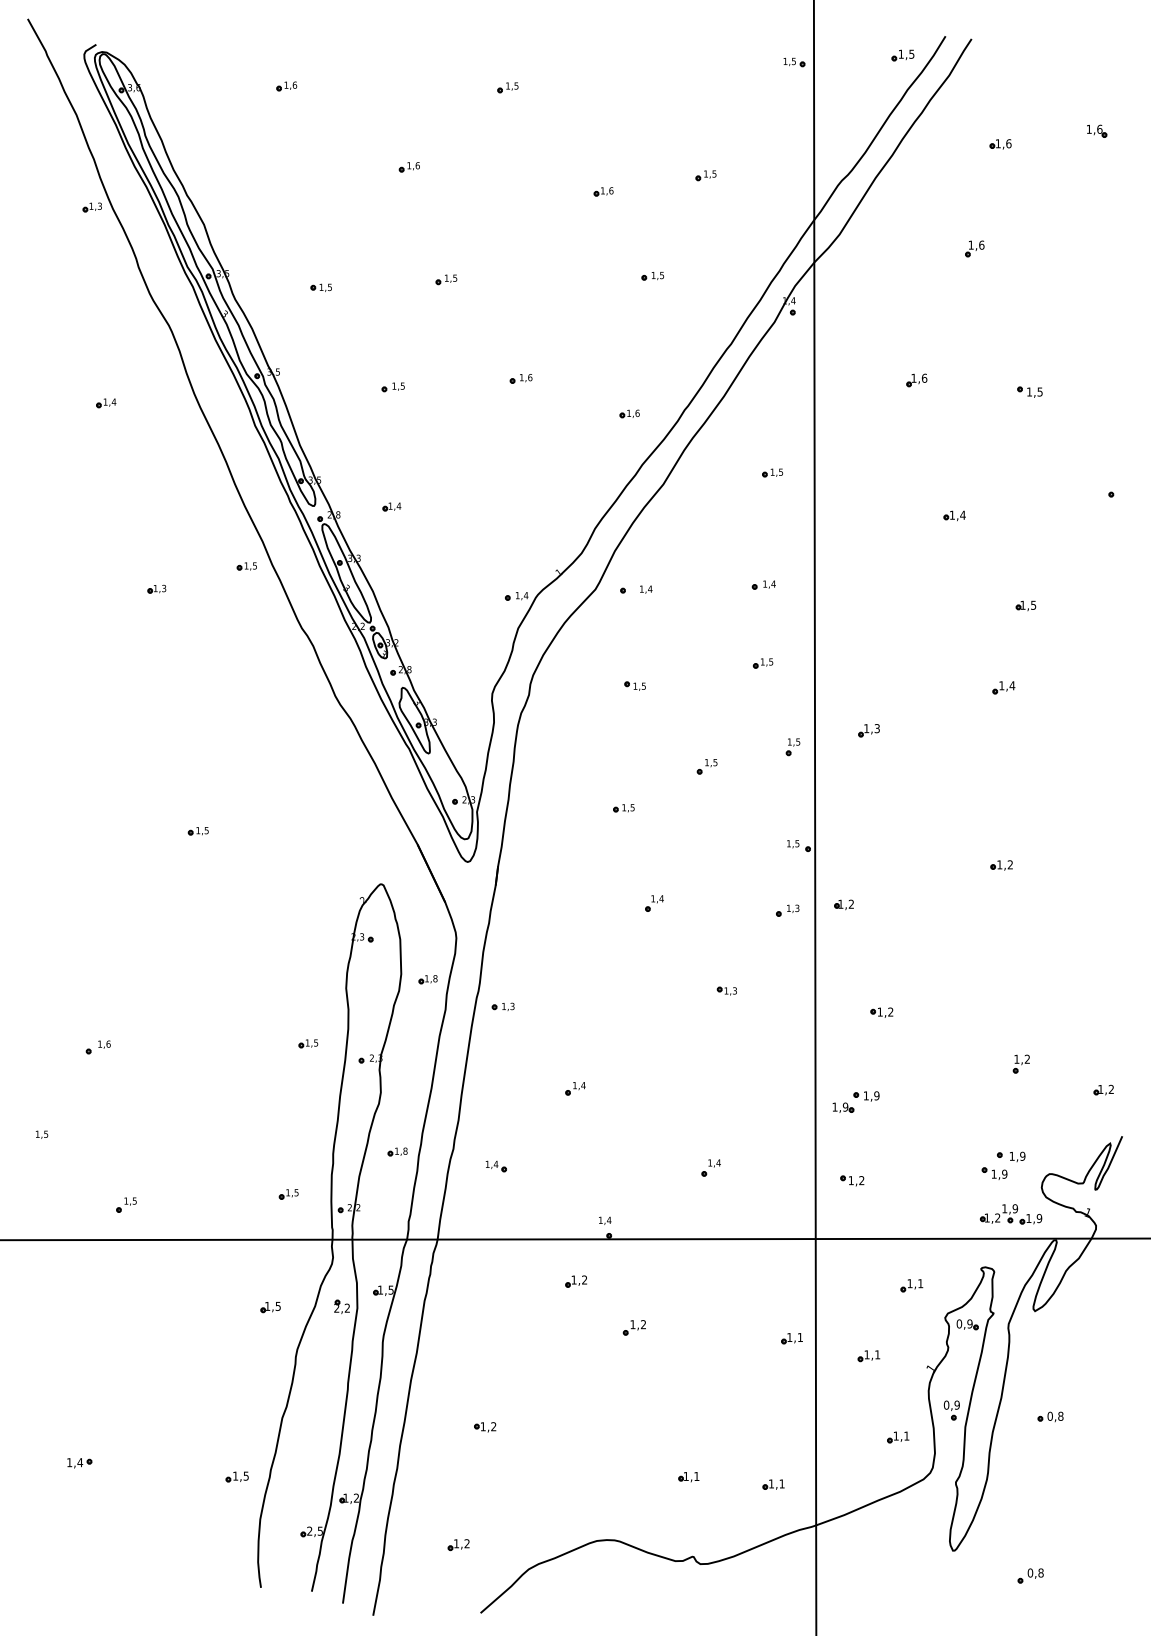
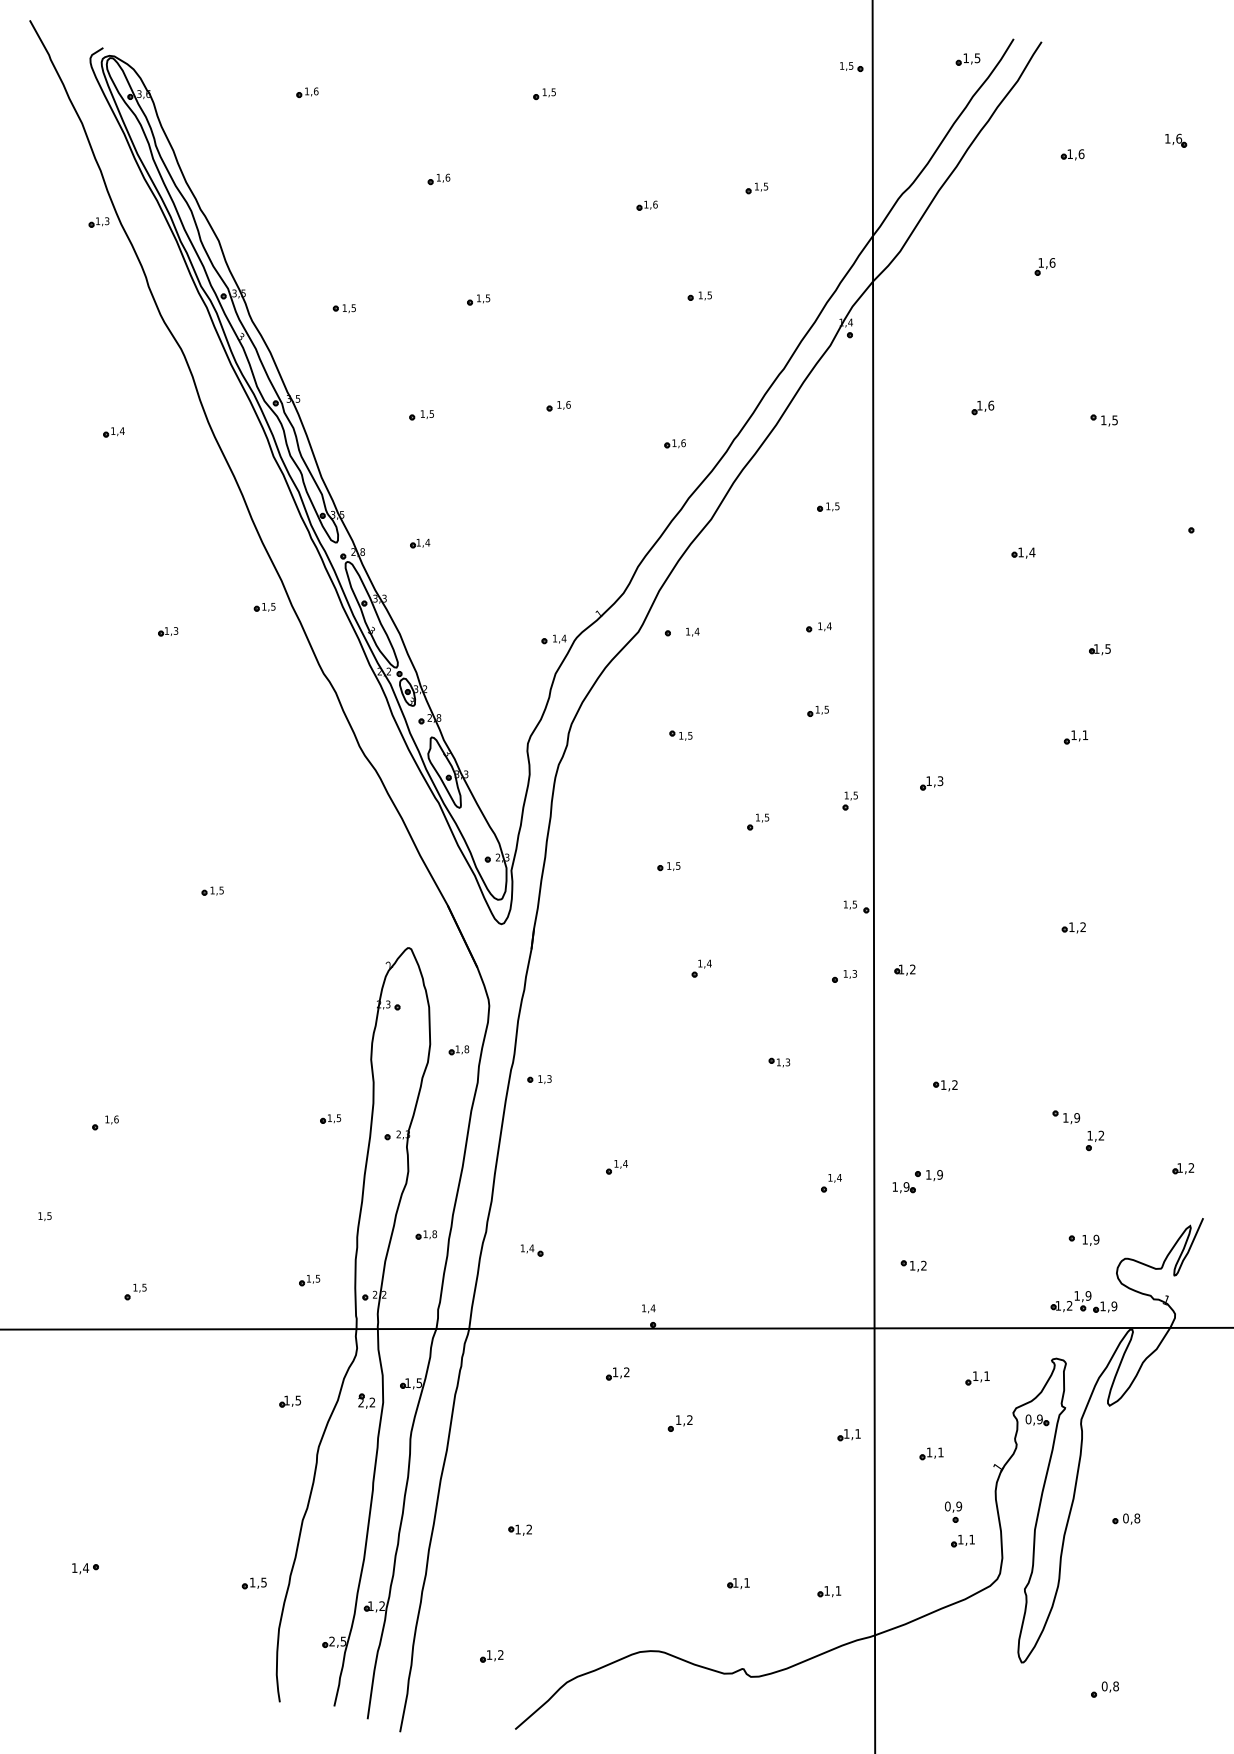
text: (1012, 685) -> (1085, 734), 1,4 -> 1,1
part: (711, 1168) -> (831, 1183), moved
part: (994, 1173) -> (1066, 1117), moved
part: (951, 1409) -> (953, 1511), moved

